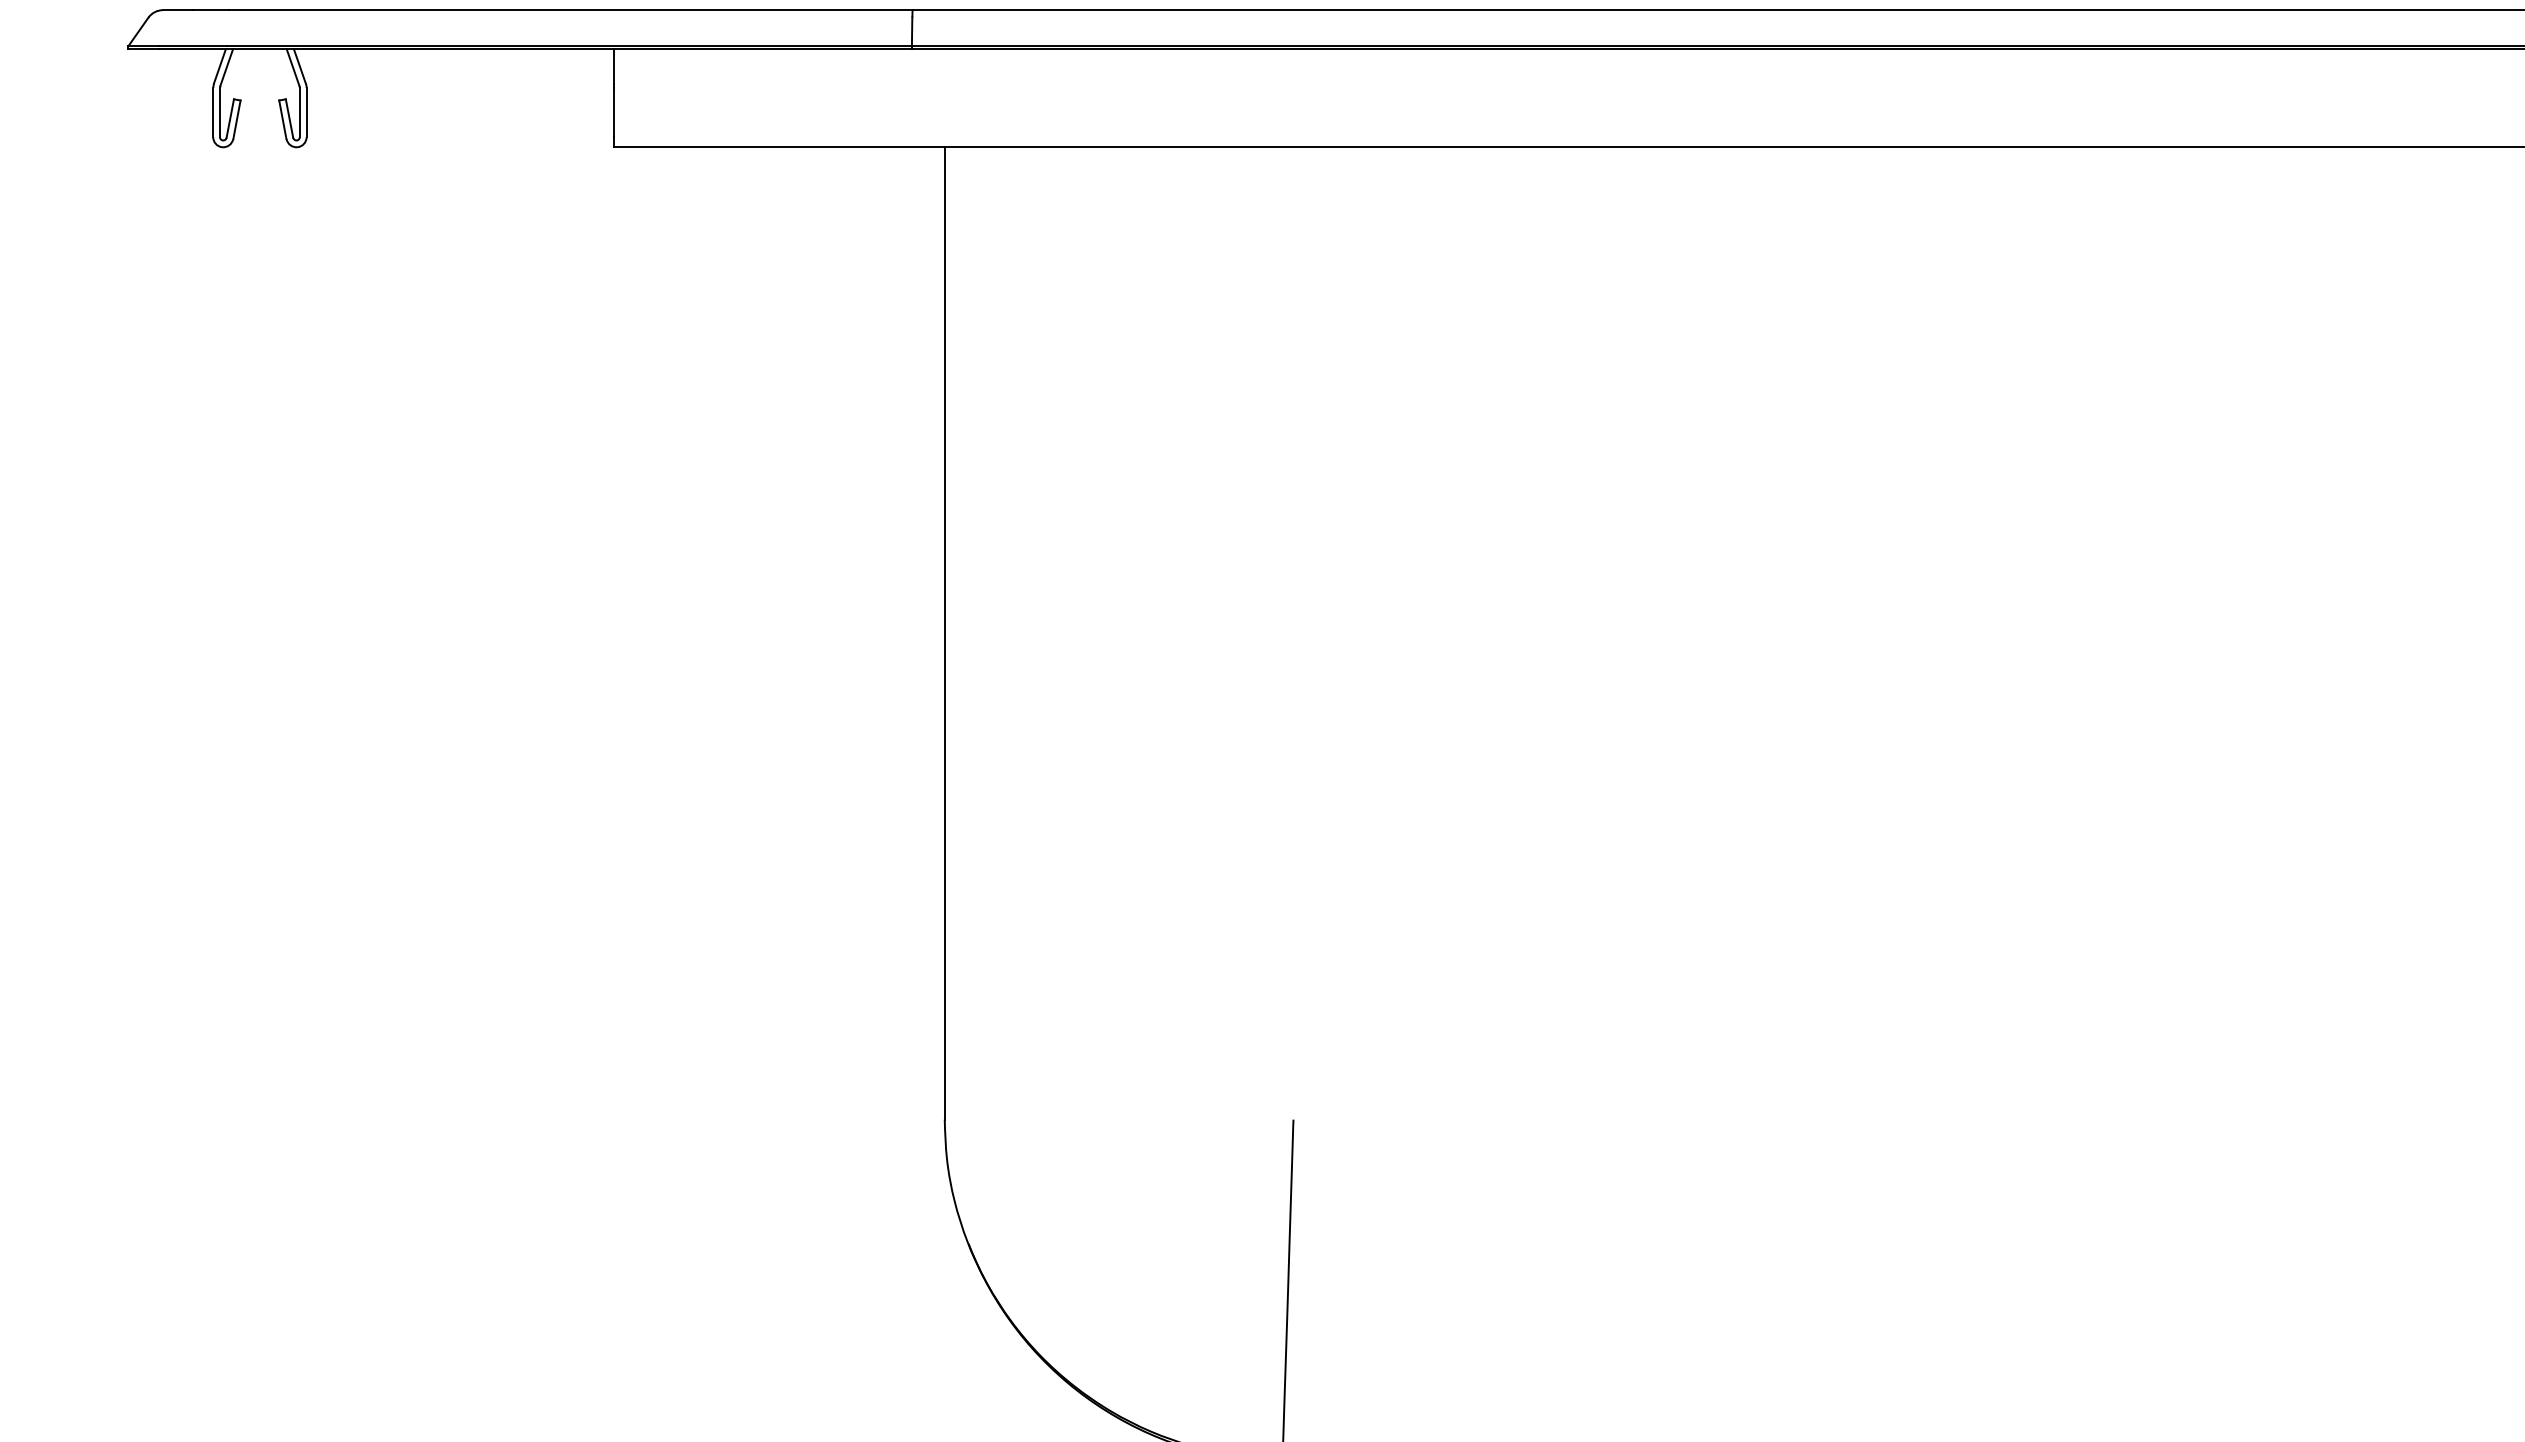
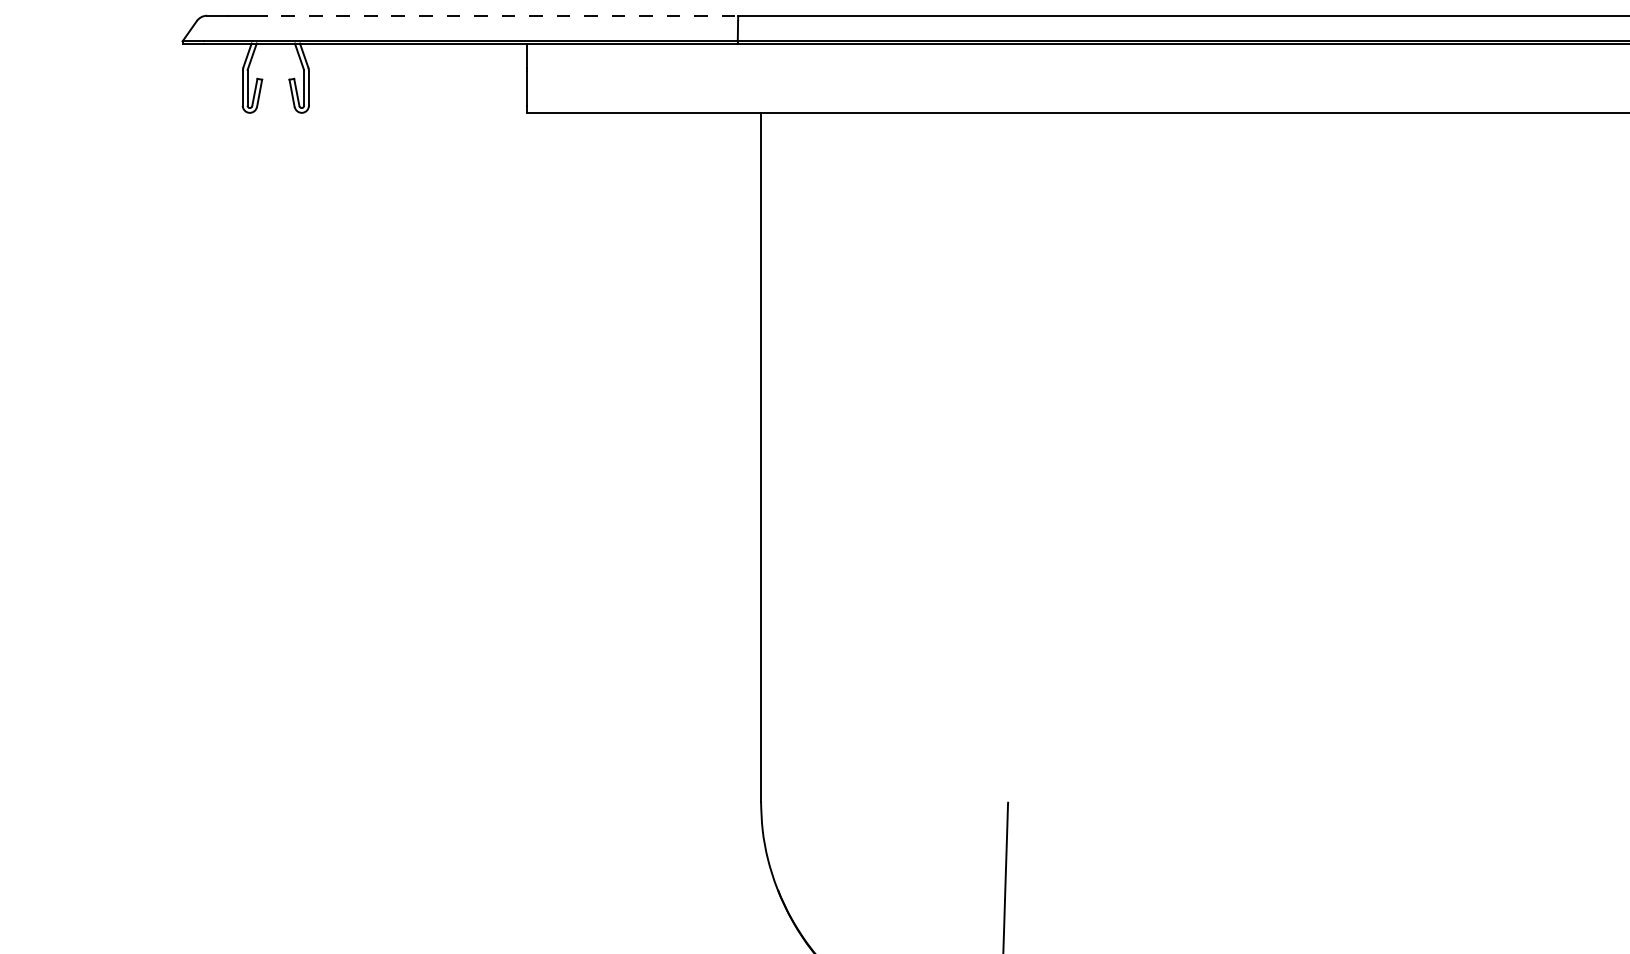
line: (570, 10) -> (495, 15), solid -> dashed

